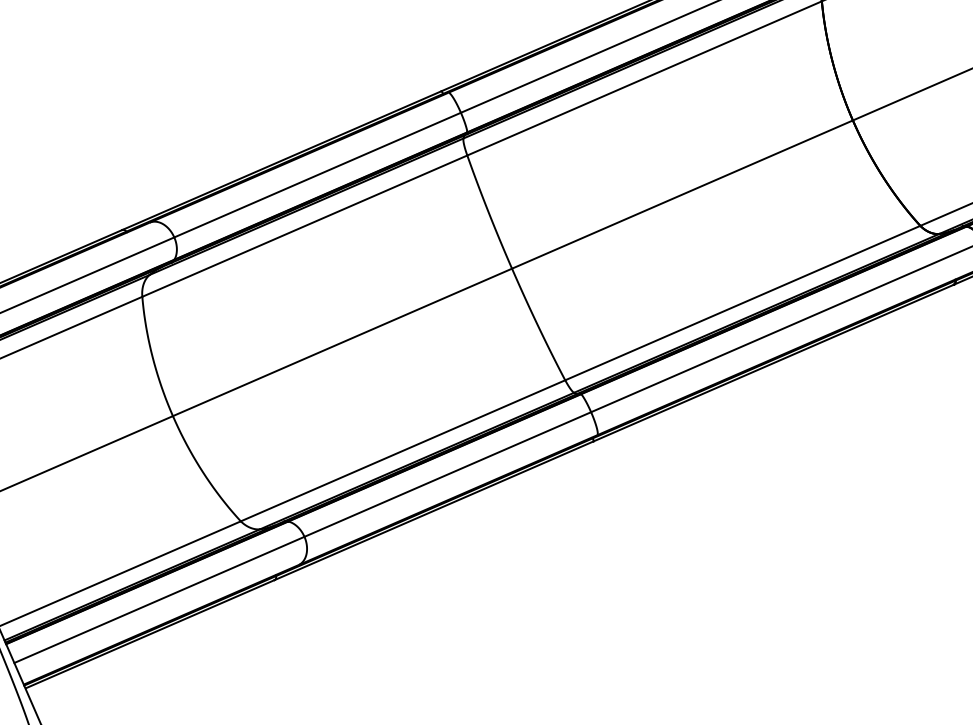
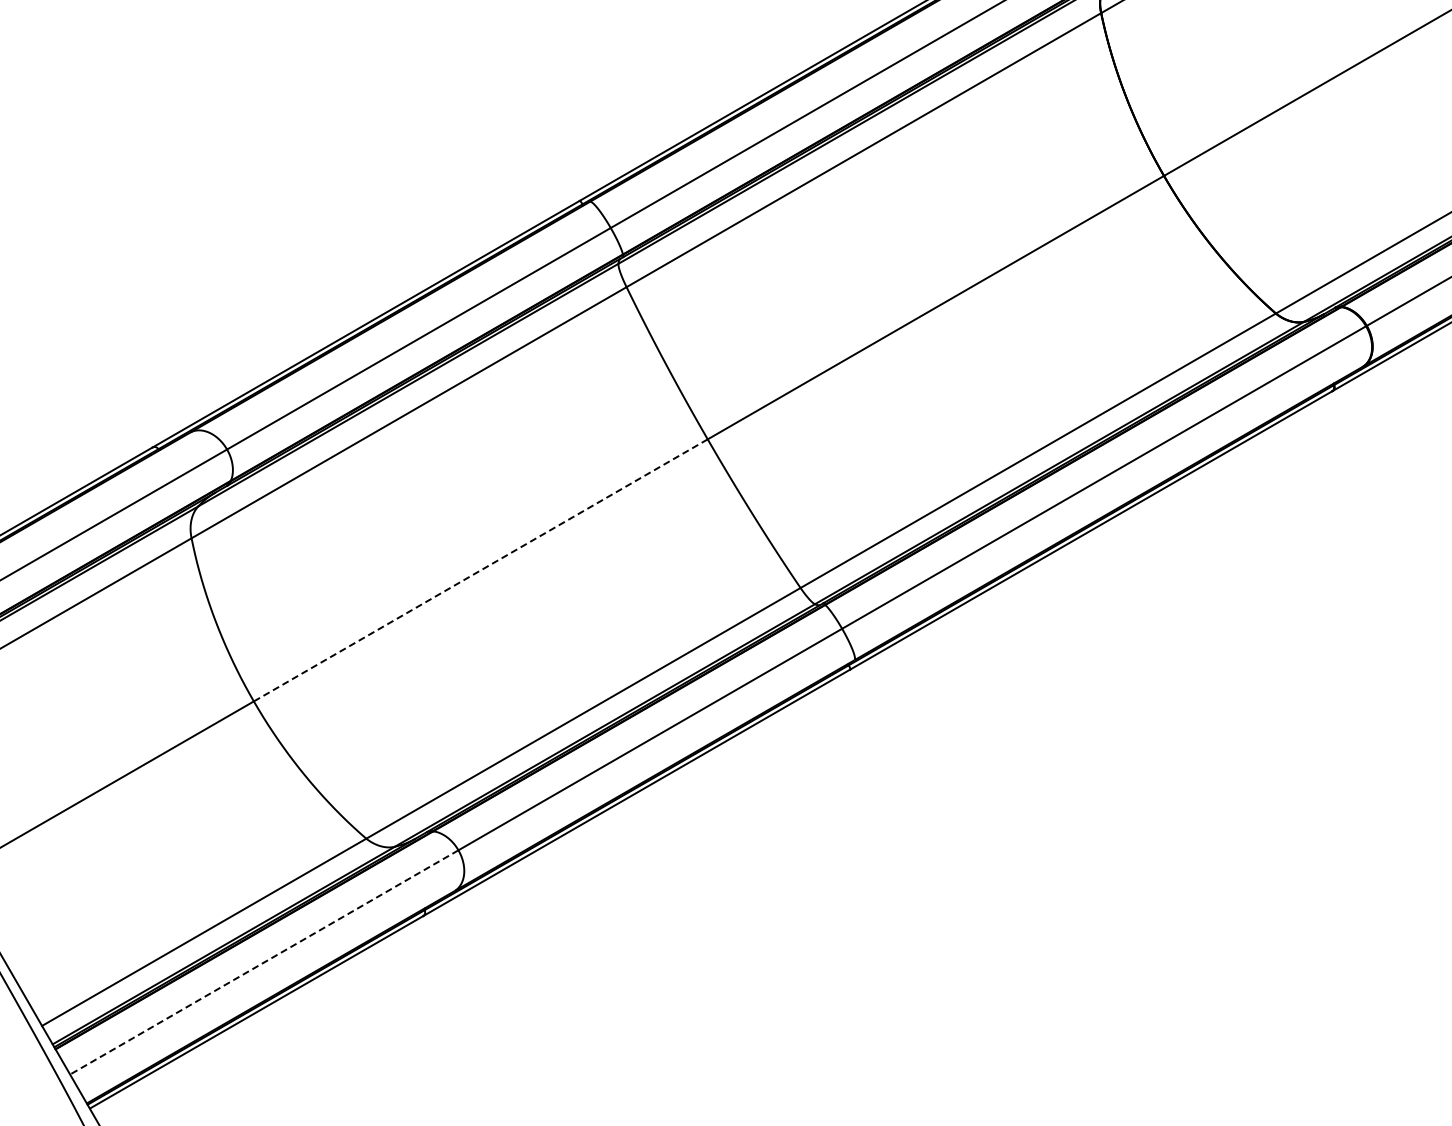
line: (342, 342) -> (480, 570), solid -> dashed
line: (158, 599) -> (263, 962), solid -> dashed

